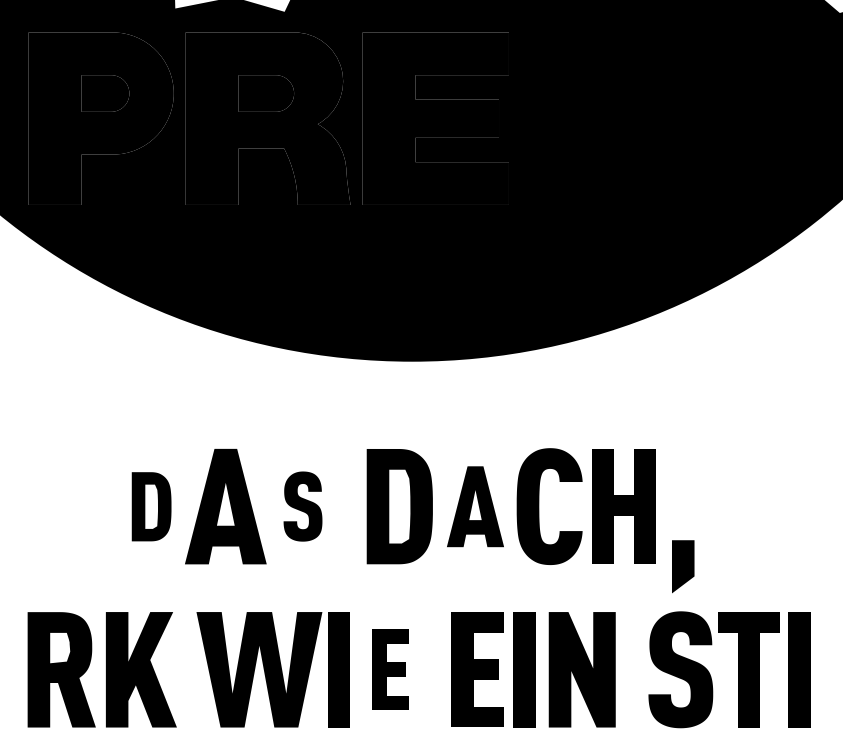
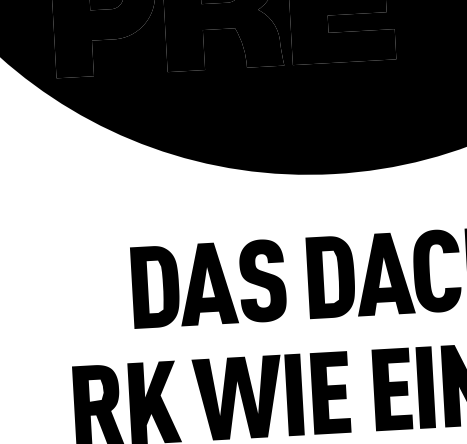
part: (151, 506) -> (155, 286), size x1.67
part: (302, 506) -> (262, 280), size x1.67
part: (475, 506) -> (384, 274), size x1.43
part: (389, 669) -> (330, 392), size x1.43

